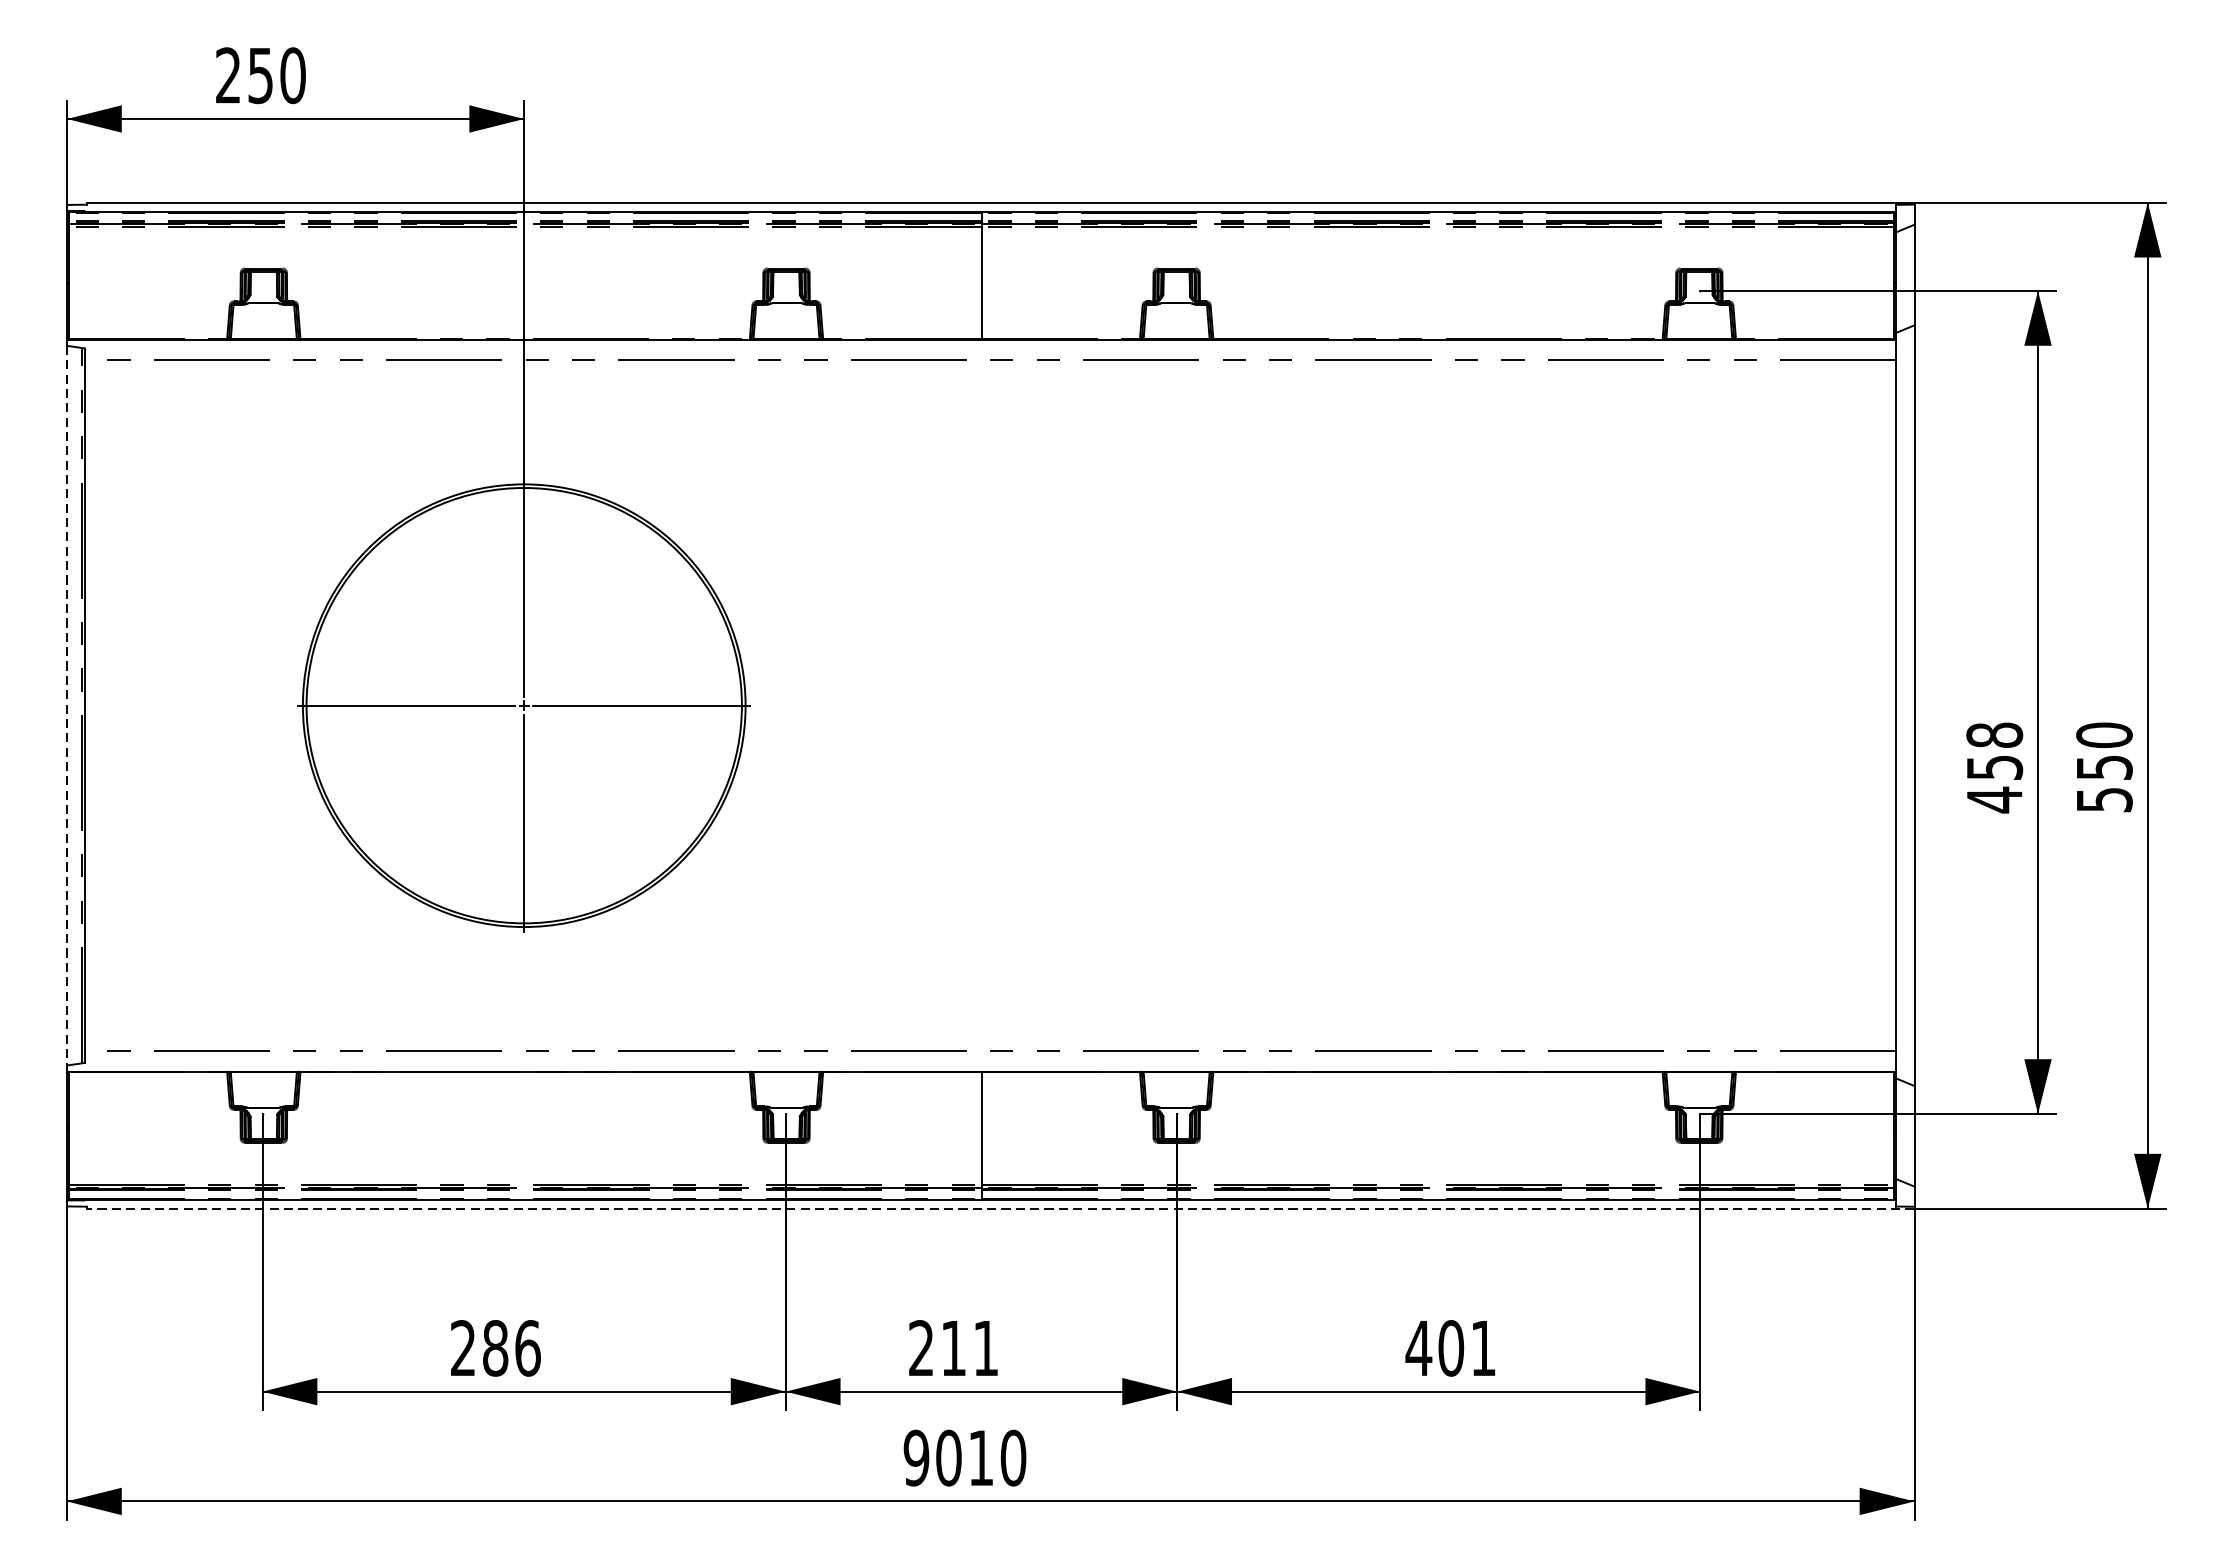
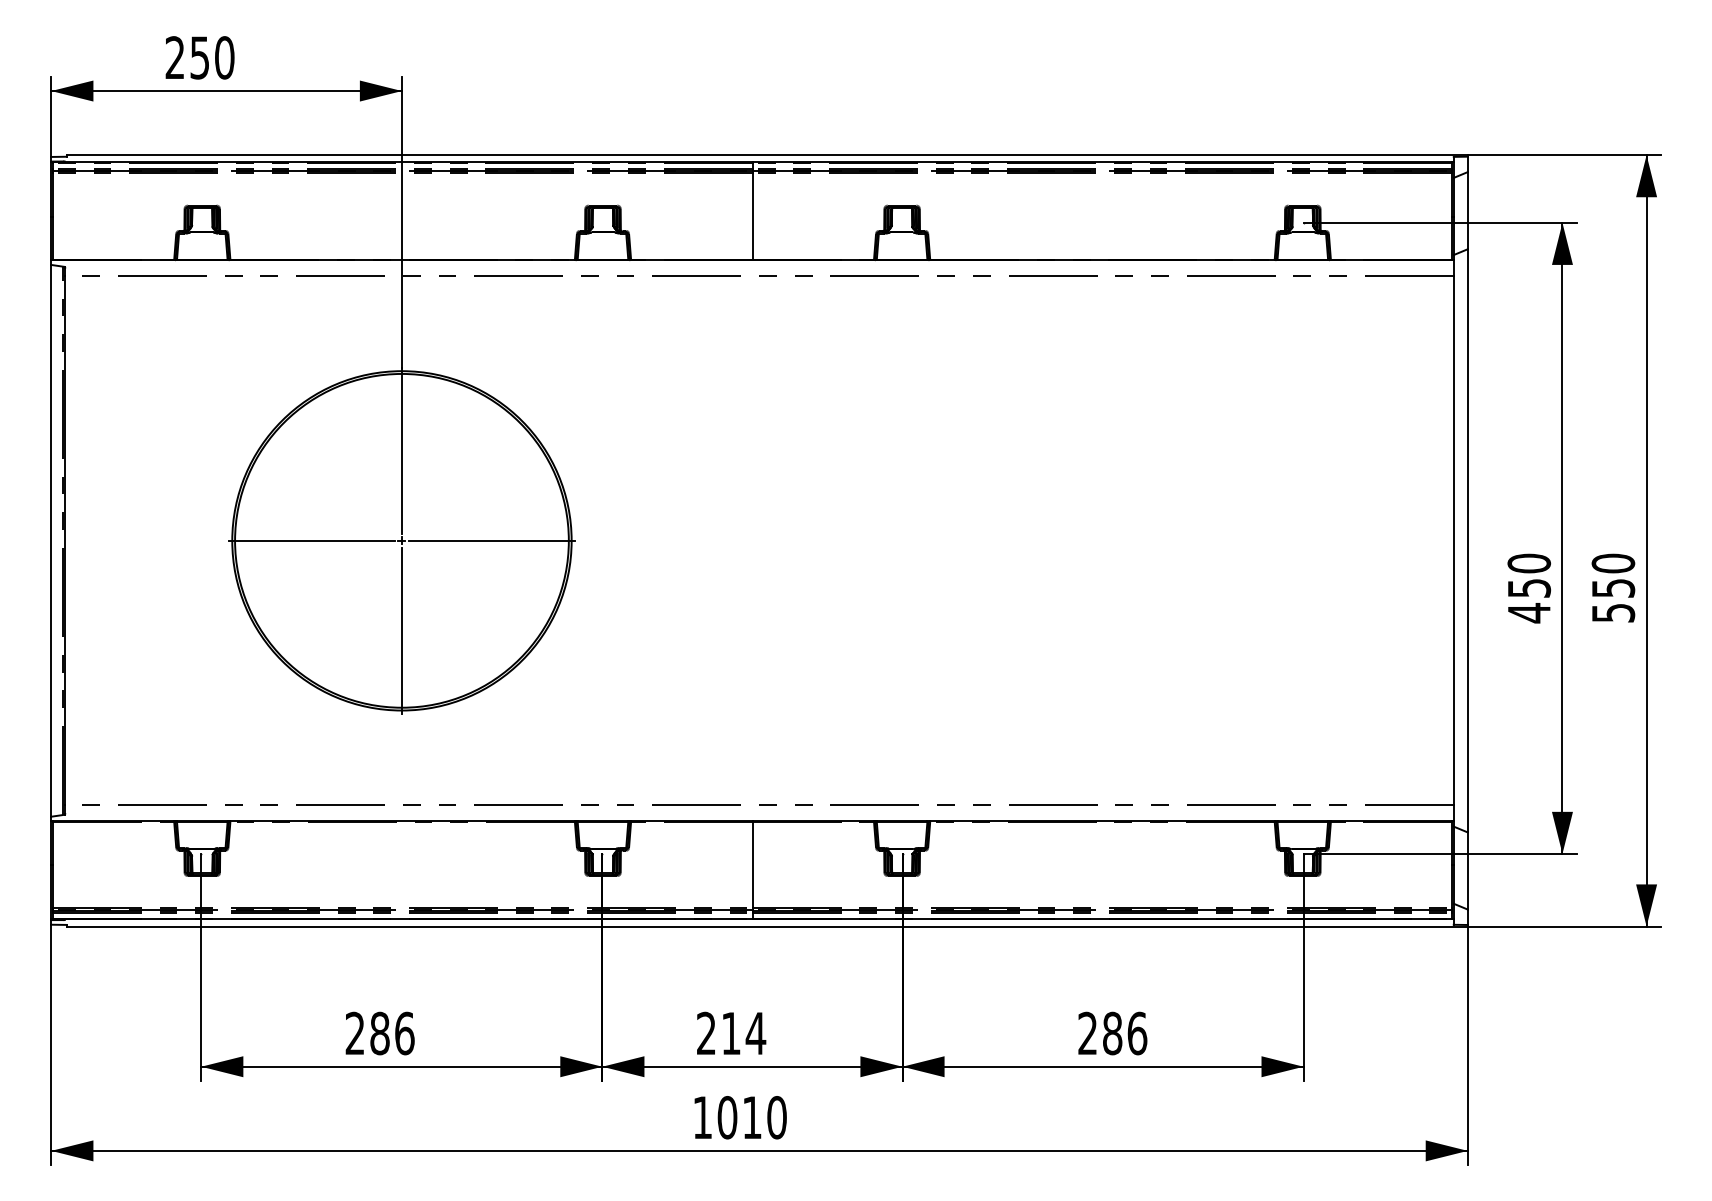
line: (67, 705) -> (51, 540), dashed -> solid
text: (1993, 735) -> (1528, 563), 458 -> 450
line: (1001, 1208) -> (767, 926), dashed -> solid
text: (985, 1348) -> (755, 1033), 211 -> 214
text: (1451, 1348) -> (1112, 1033), 401 -> 286
text: (916, 1457) -> (702, 1117), 9010 -> 1010

